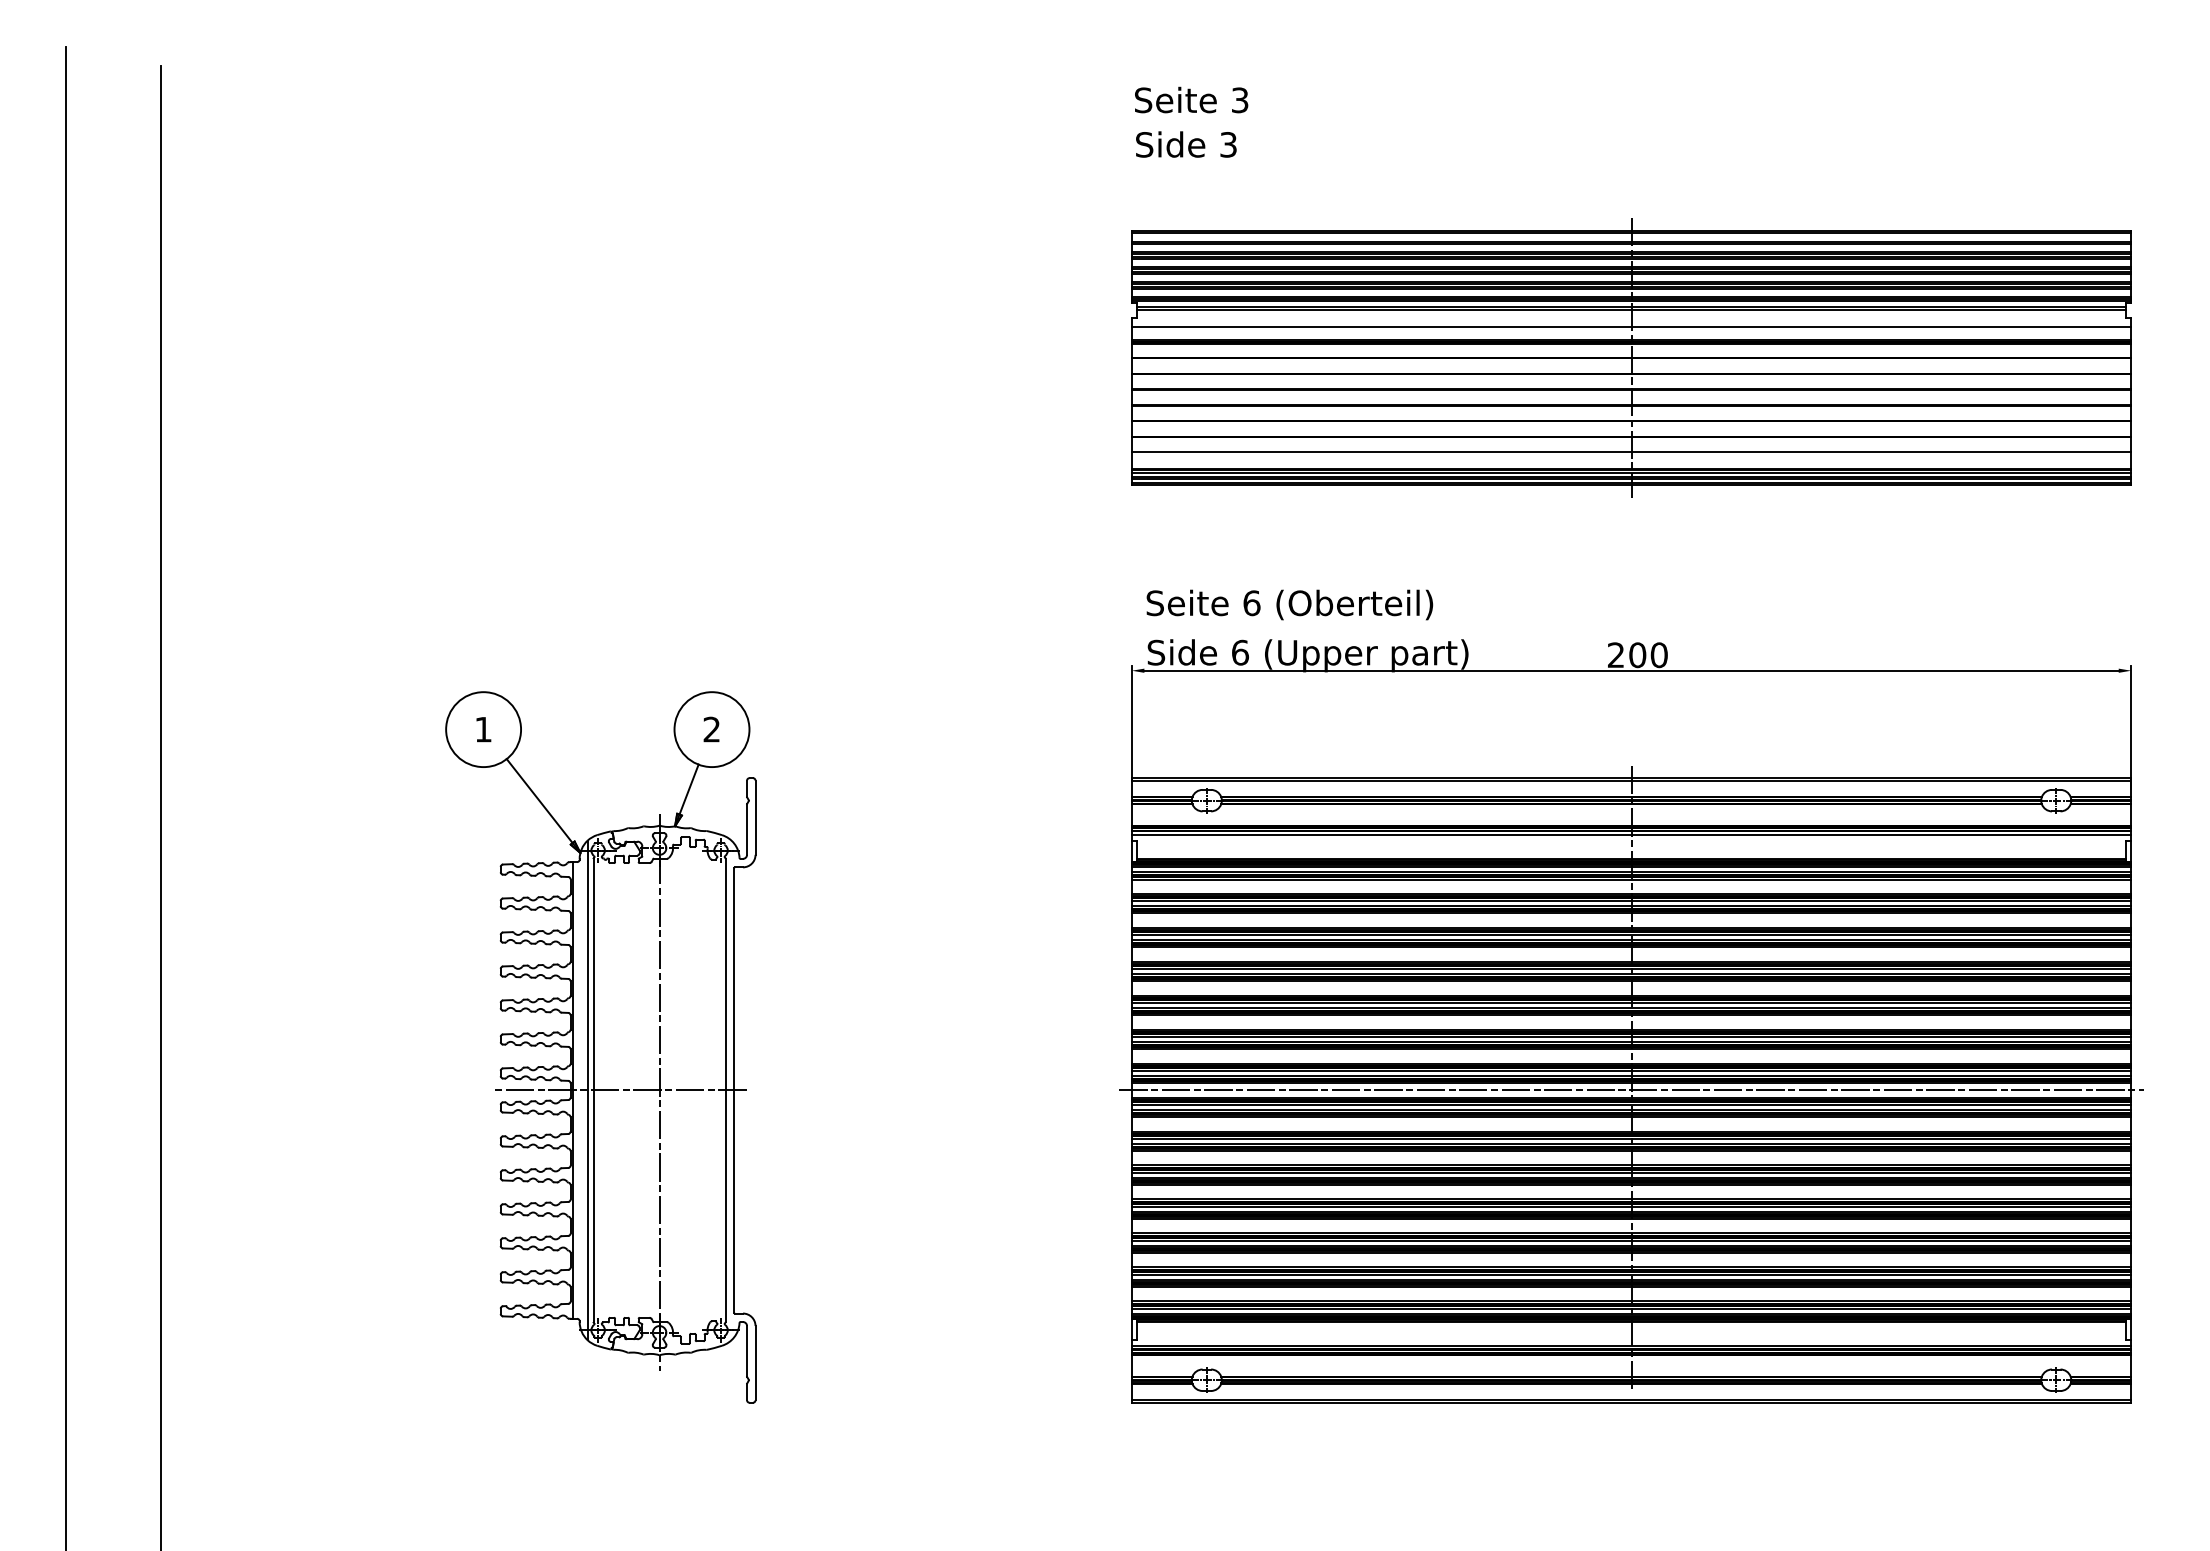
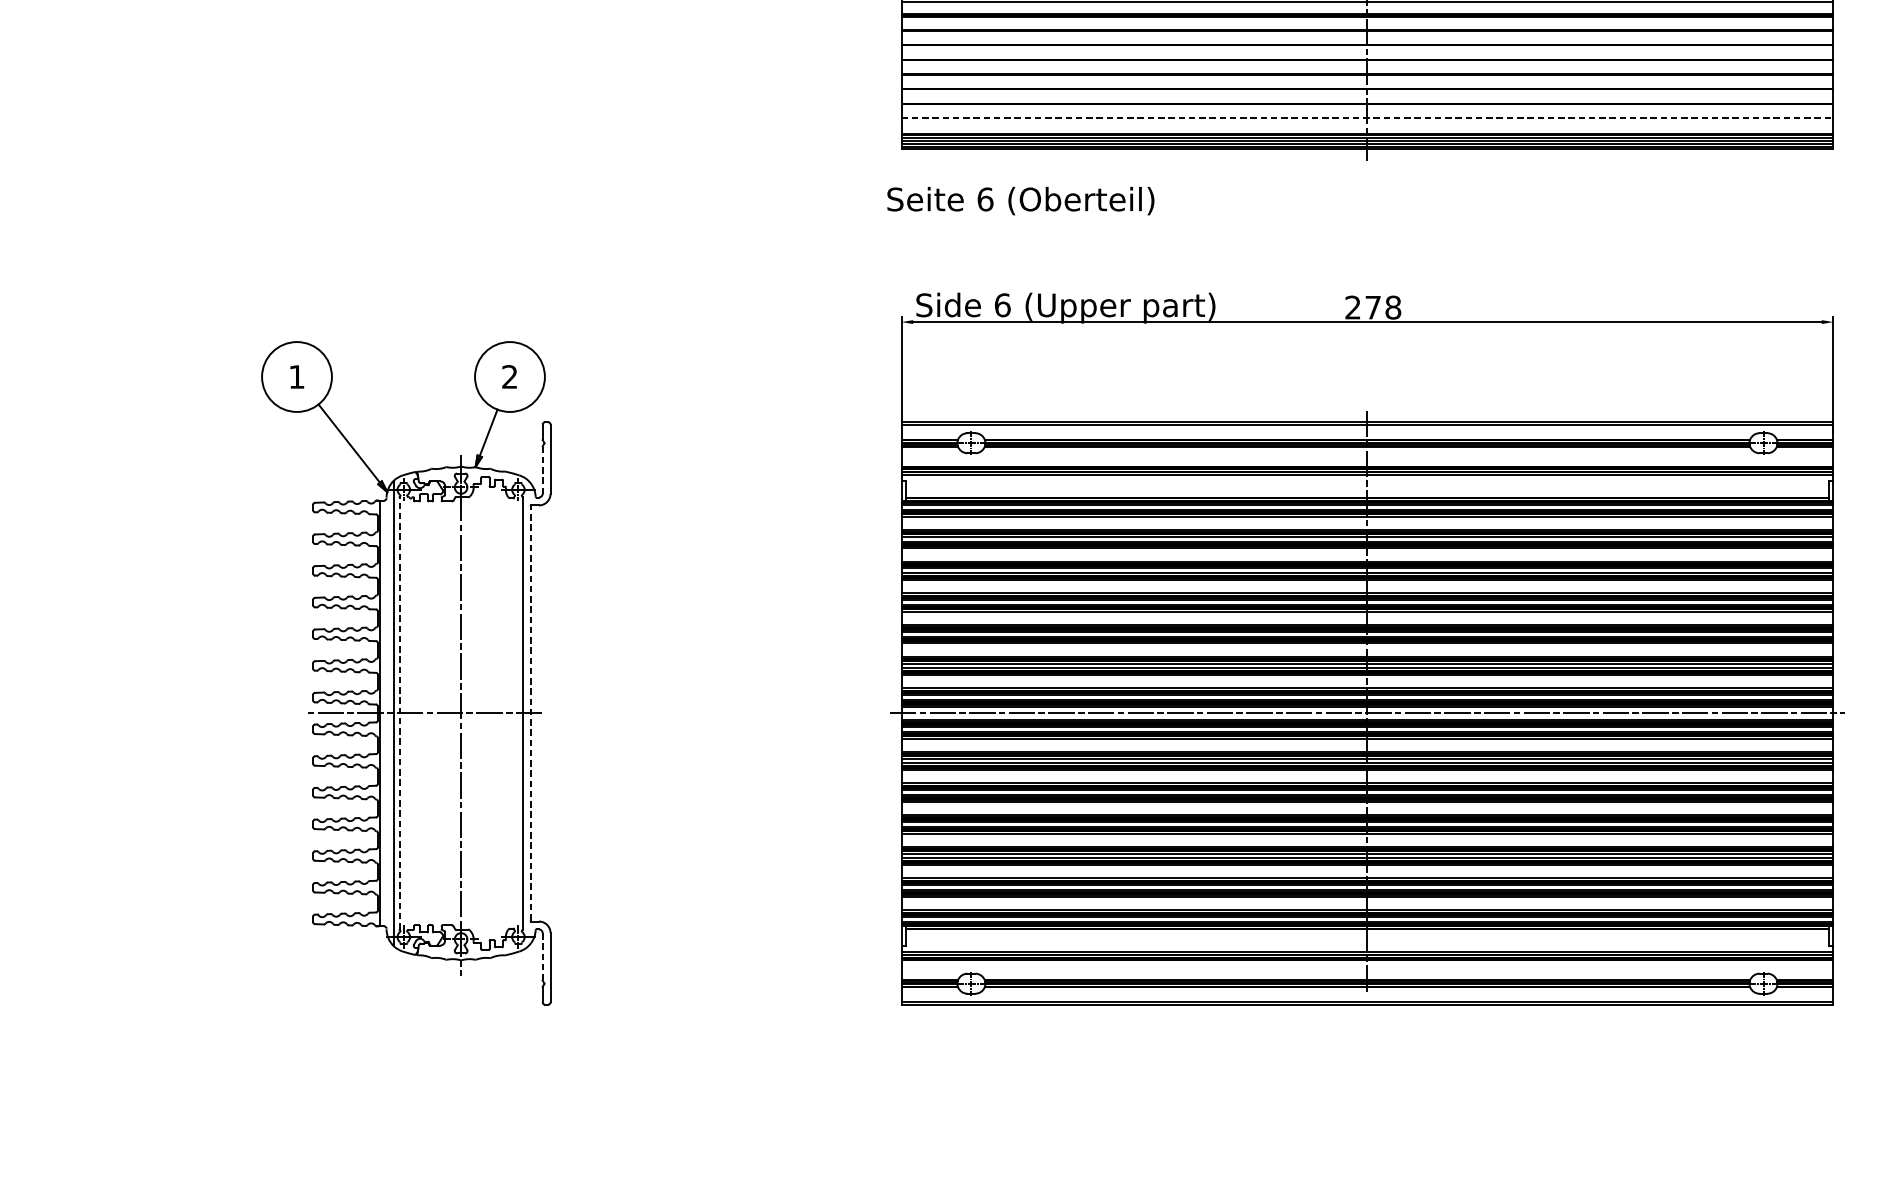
line: (1631, 451) -> (1367, 117), solid -> dashed
text: (1289, 604) -> (1020, 200), moved
text: (1648, 655) -> (1383, 307), 200 -> 278
line: (747, 830) -> (543, 471), solid -> dashed
line: (734, 1089) -> (530, 712), solid -> dashed
line: (593, 1090) -> (399, 713), solid -> dashed
line: (747, 1351) -> (543, 956), solid -> dashed

